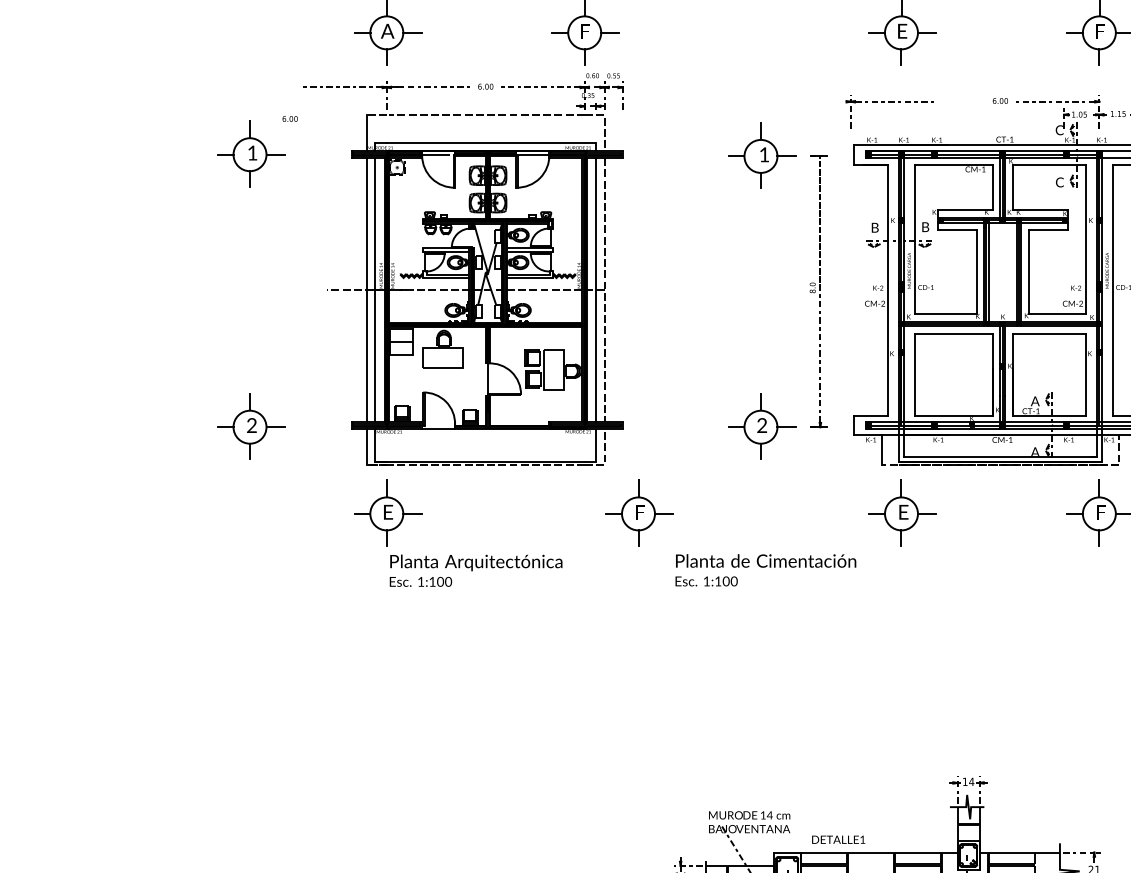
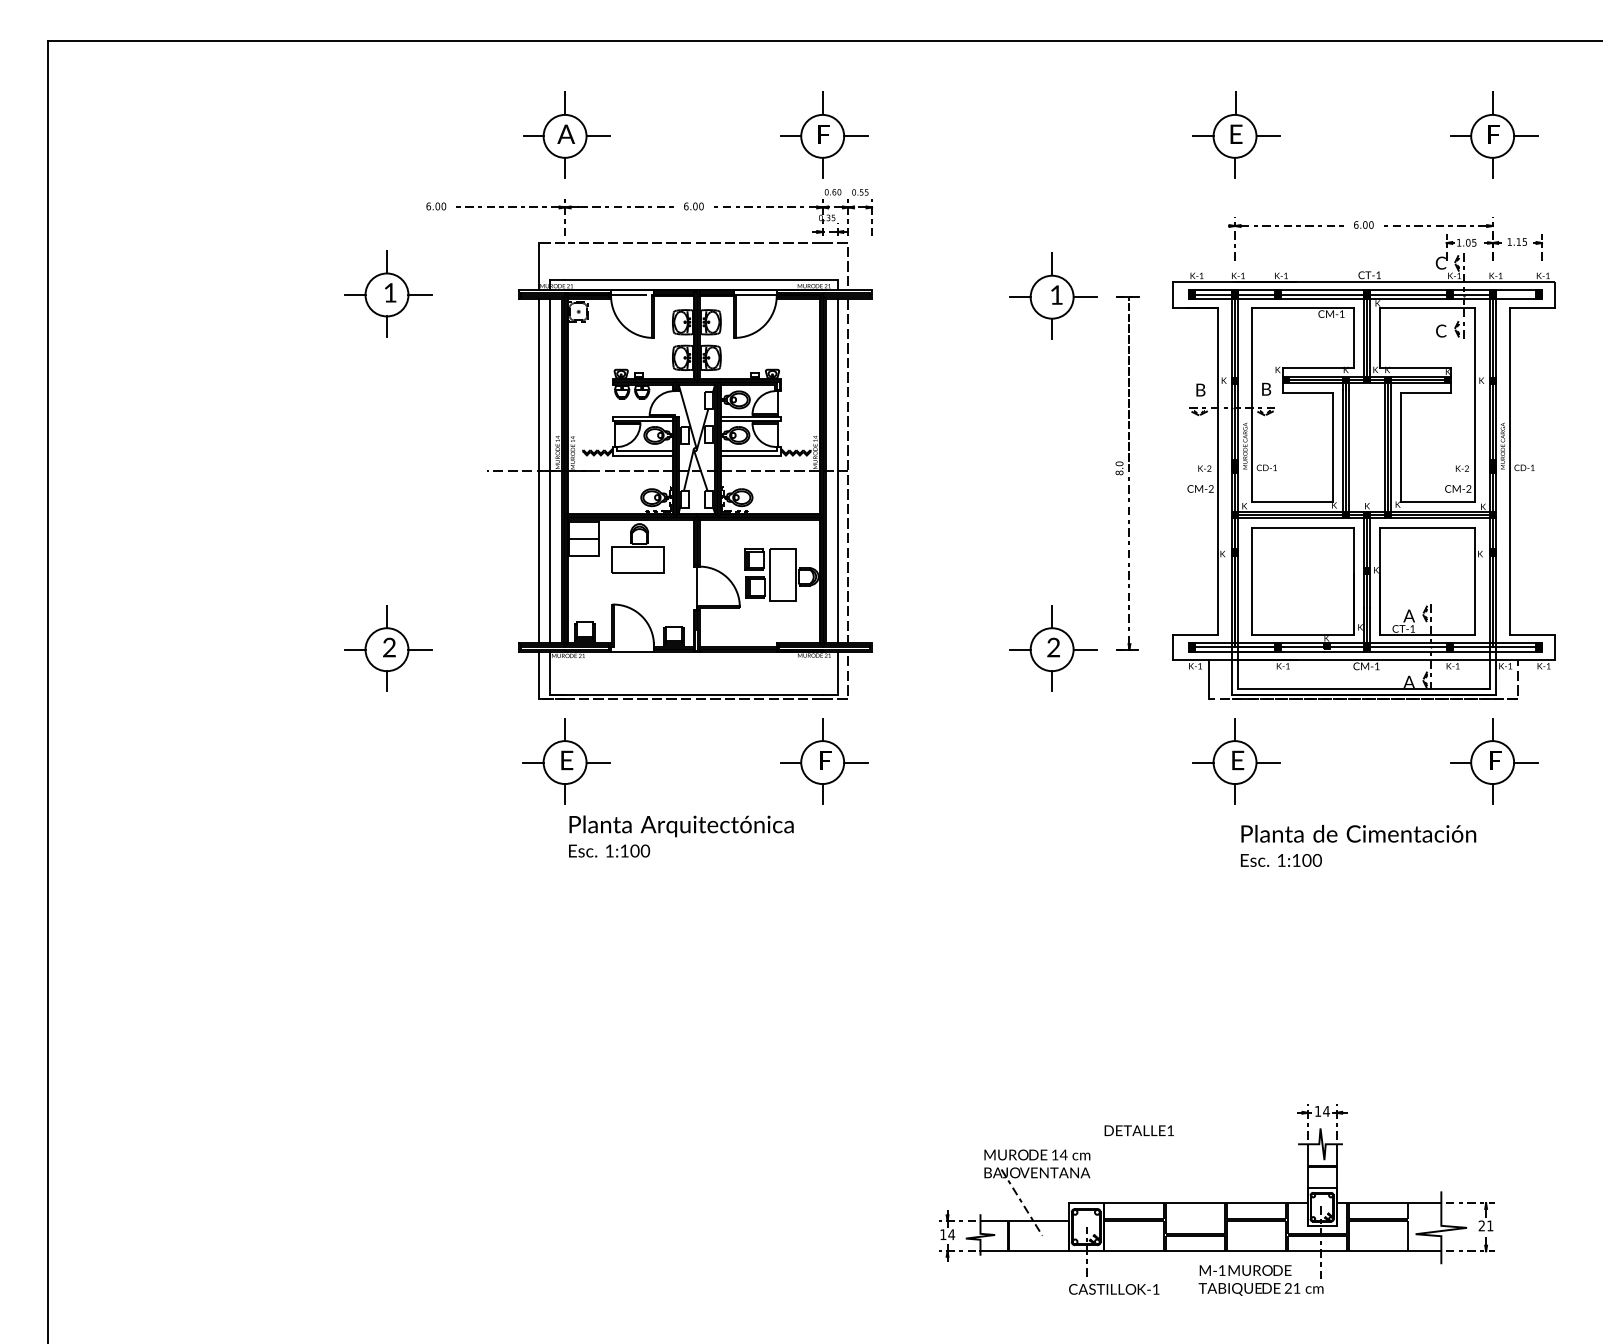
part: (889, 102) -> (1285, 226), moved
text: (290, 119) -> (436, 206), moved
part: (639, 513) -> (824, 761), moved
text: (765, 569) -> (1358, 845), moved
text: (838, 839) -> (1138, 1130), moved

